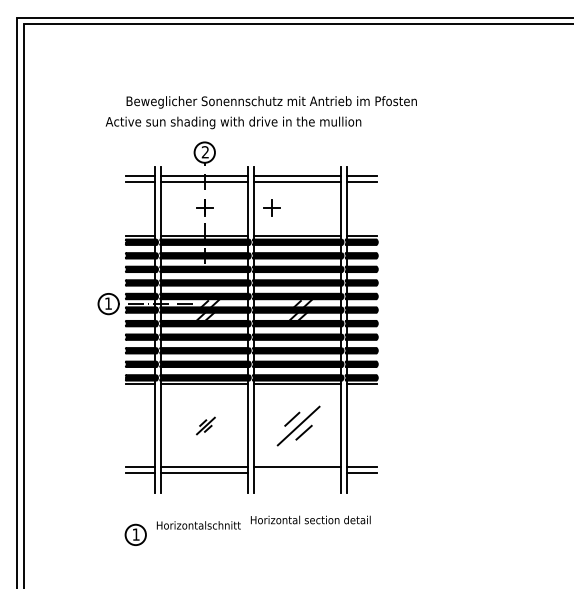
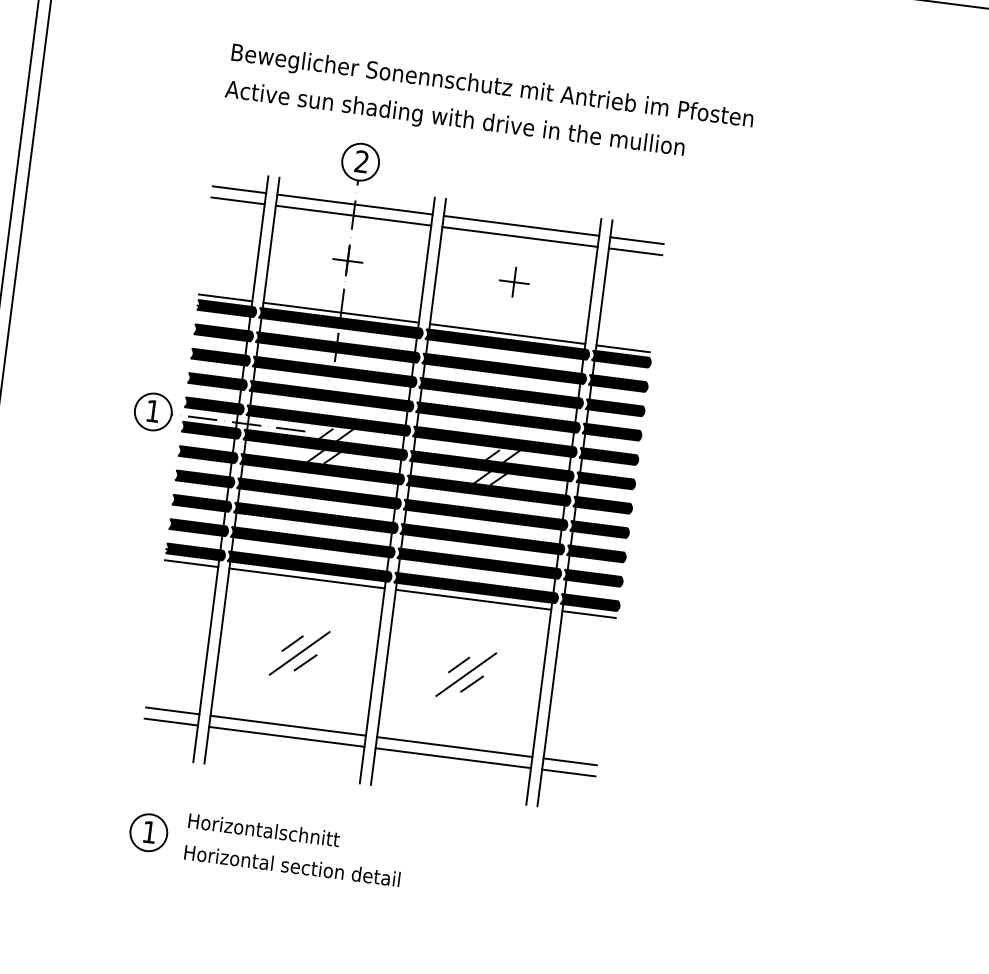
text: (233, 122) -> (455, 119), moved
part: (271, 207) -> (512, 281), moved
part: (205, 425) -> (299, 652), size x1.67
part: (298, 425) -> (466, 673), size x0.71
line: (297, 472) -> (453, 757), added
text: (310, 519) -> (292, 864), moved

